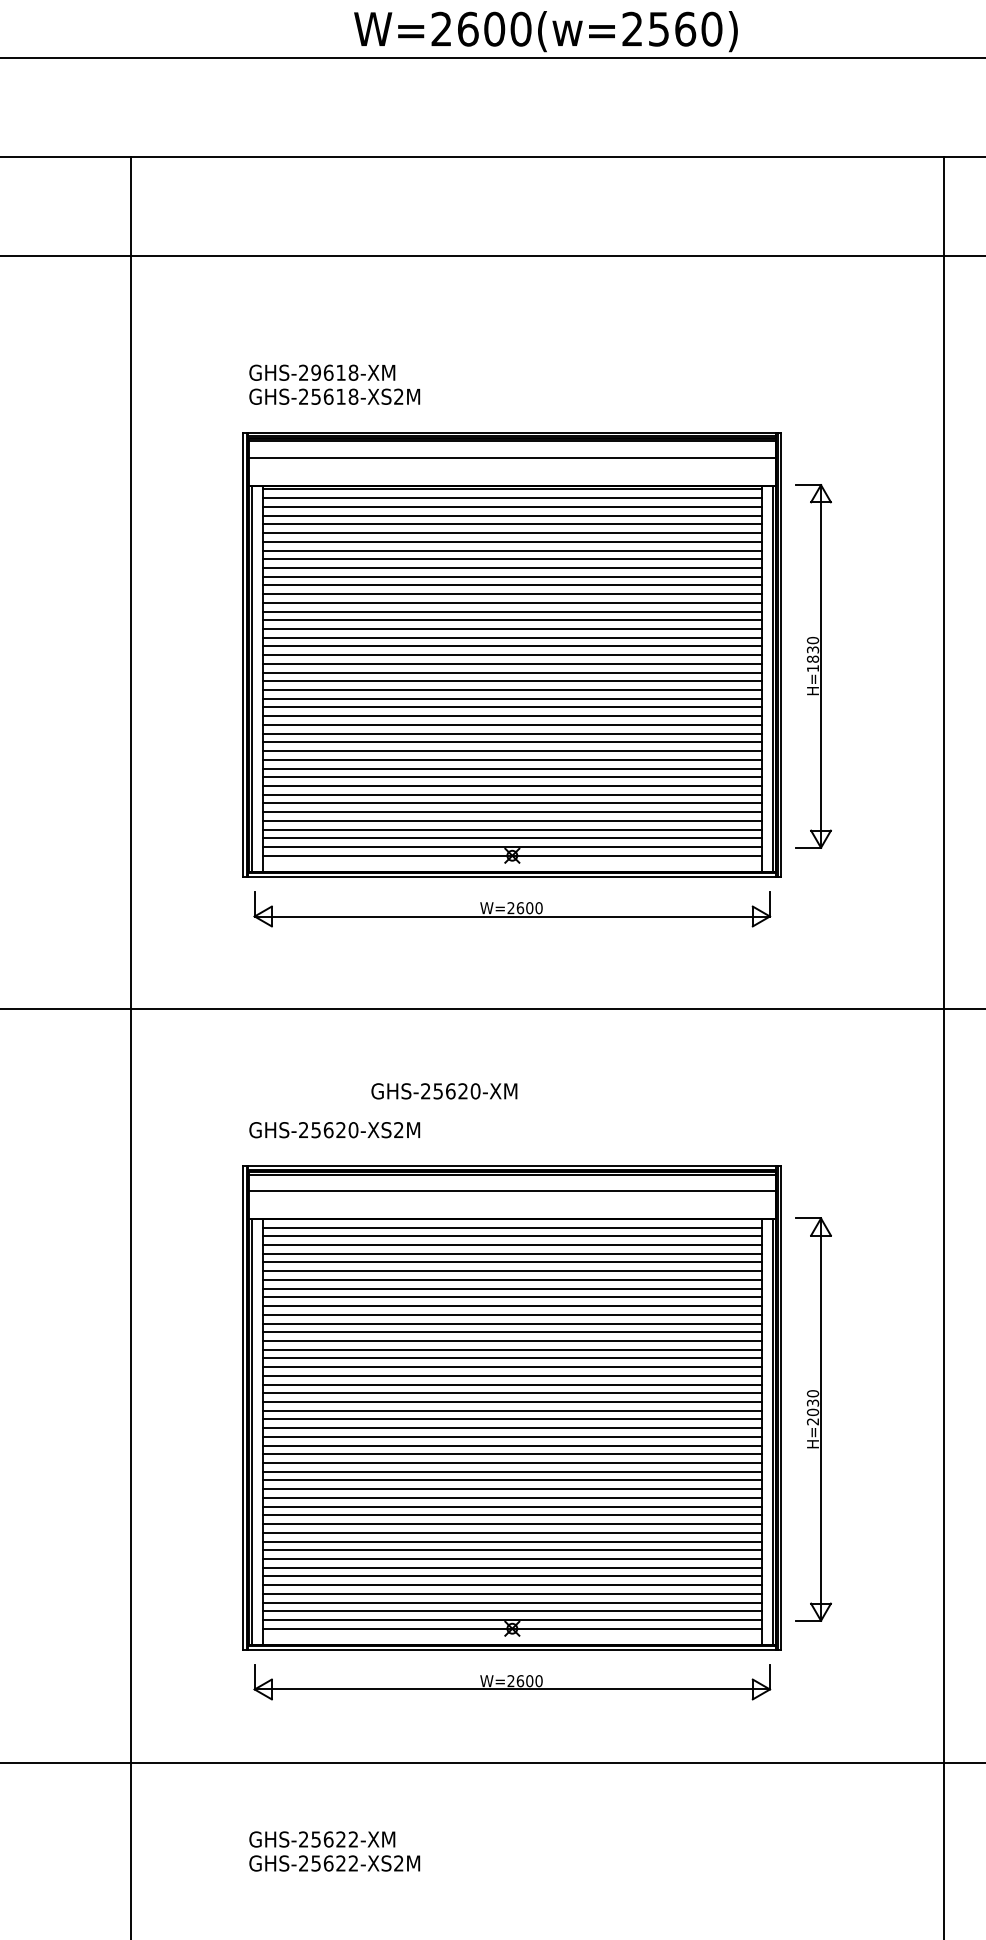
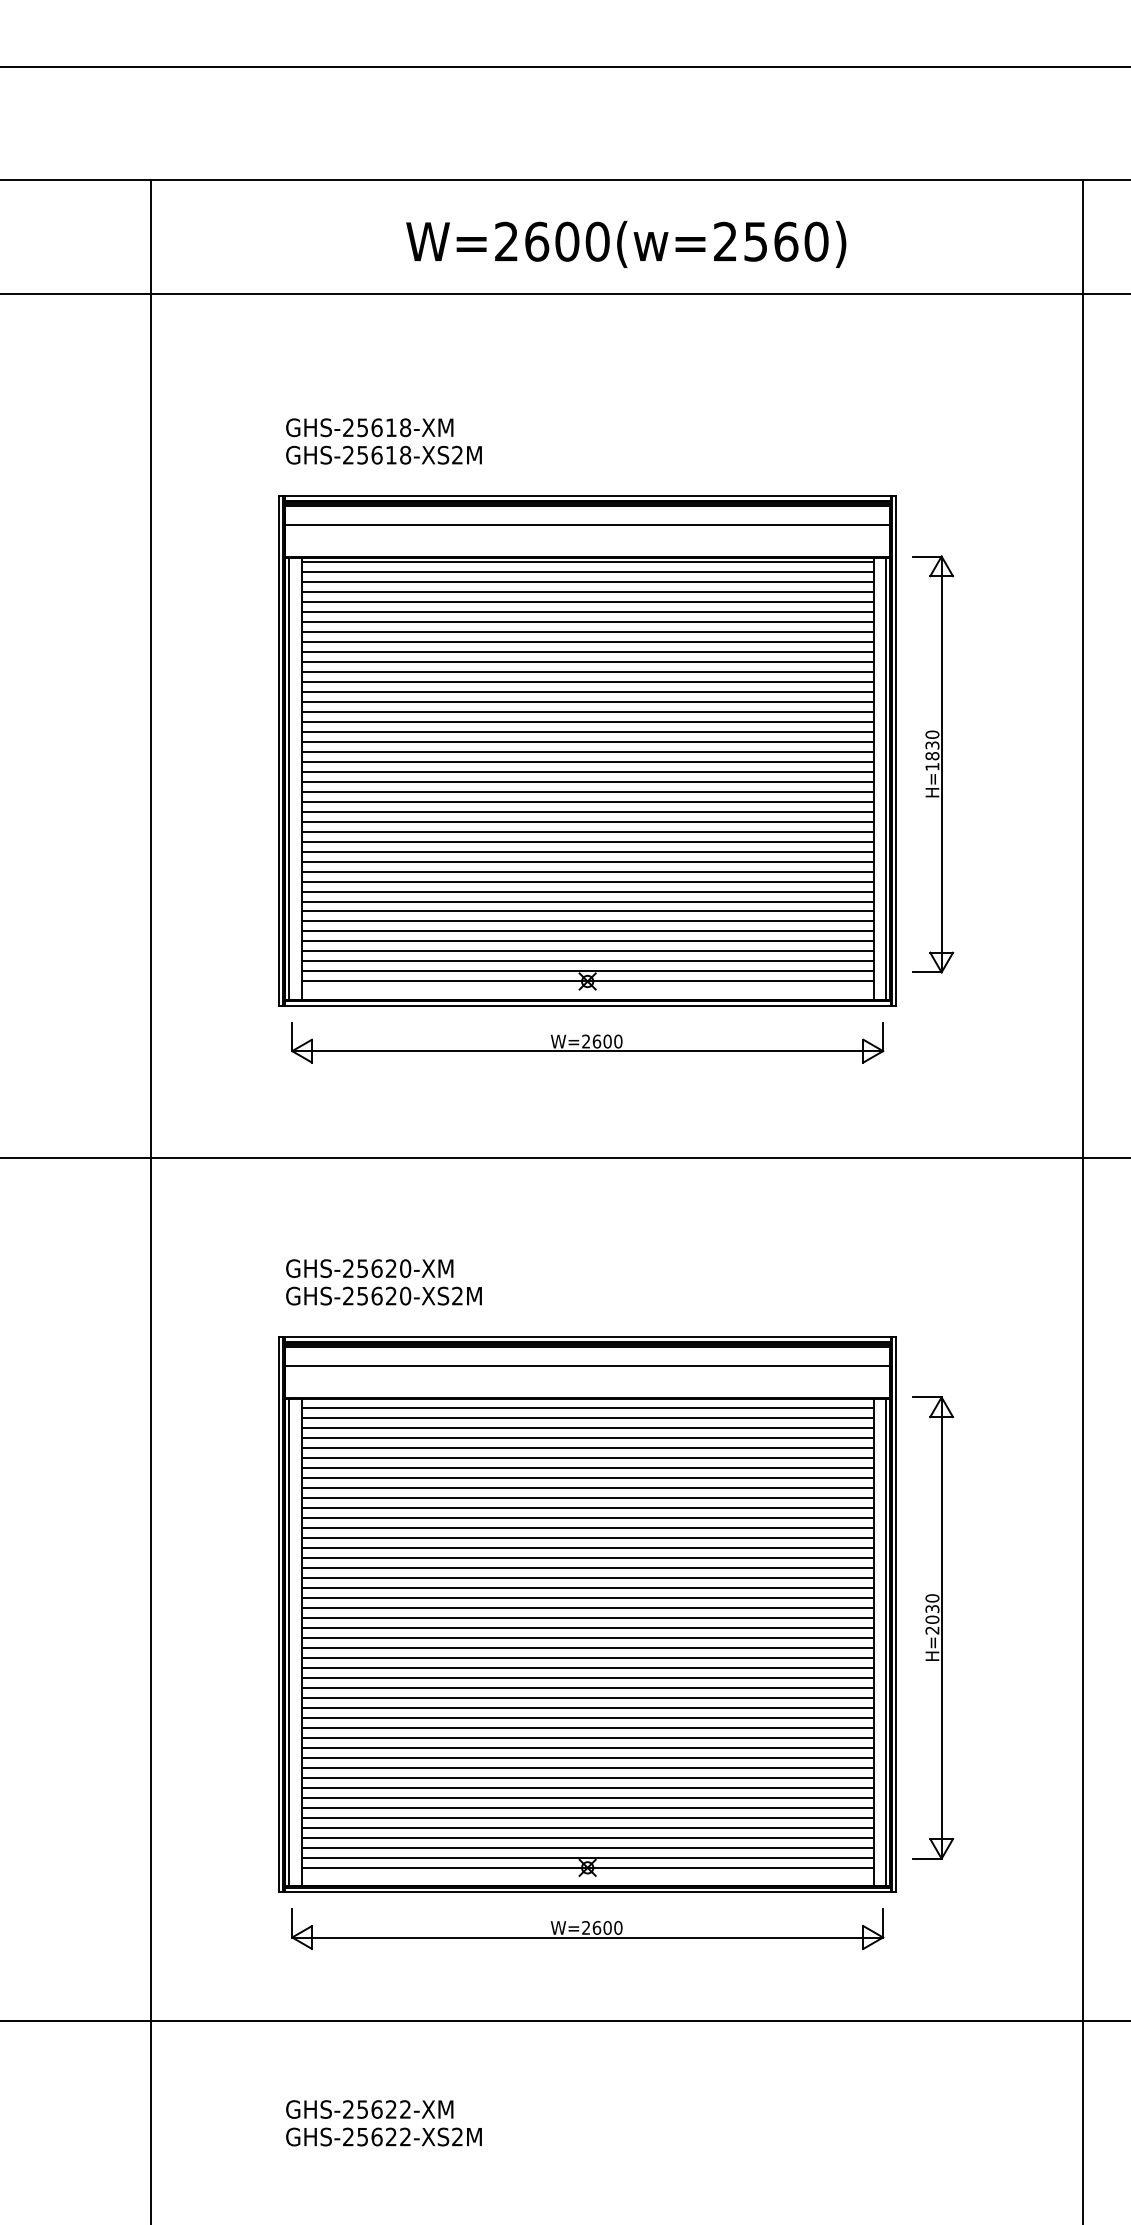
text: (546, 31) -> (626, 244), moved
text: (315, 372) -> (362, 427), GHS-29618-XM -> GHS-25618-XM
text: (444, 1091) -> (369, 1268), moved

